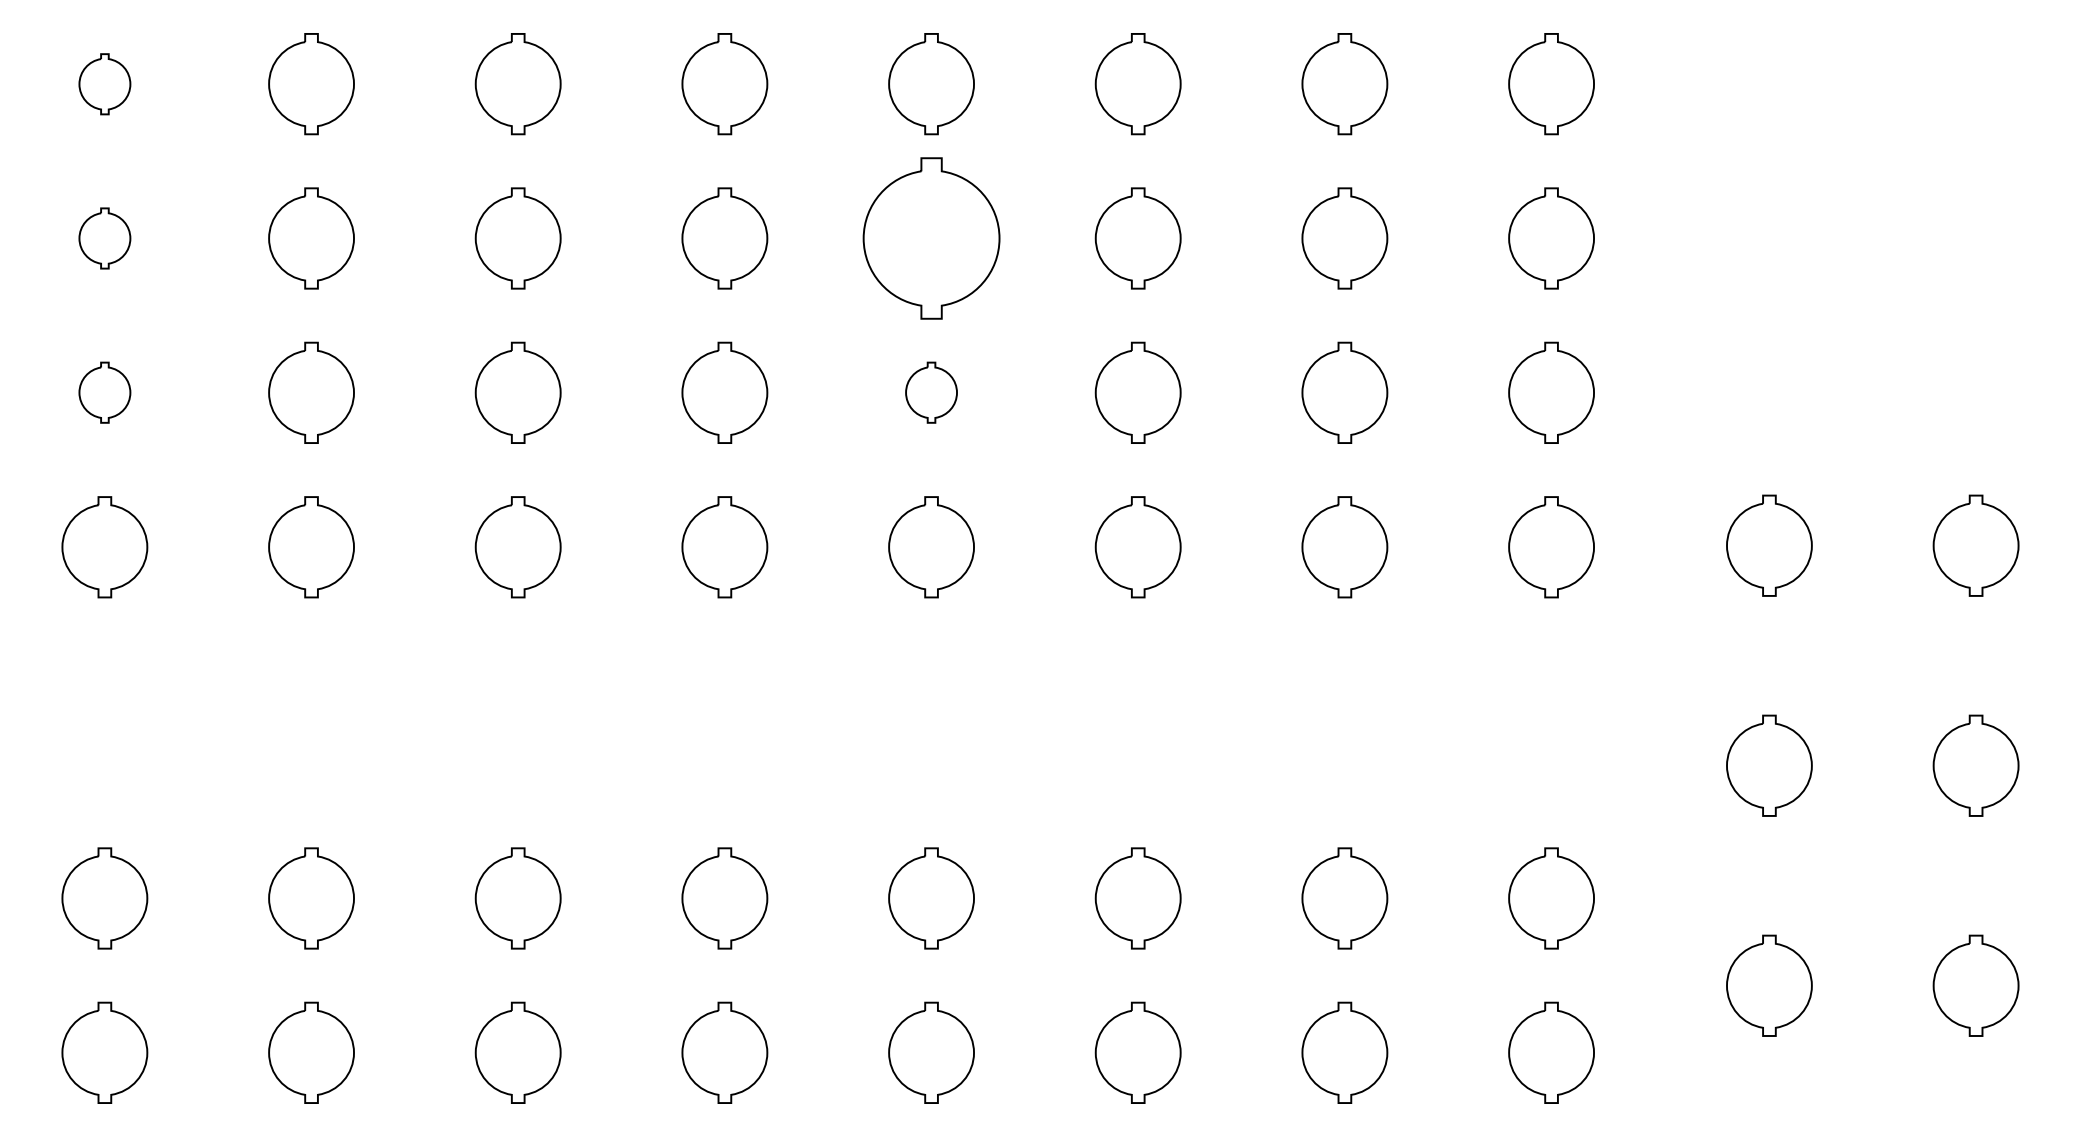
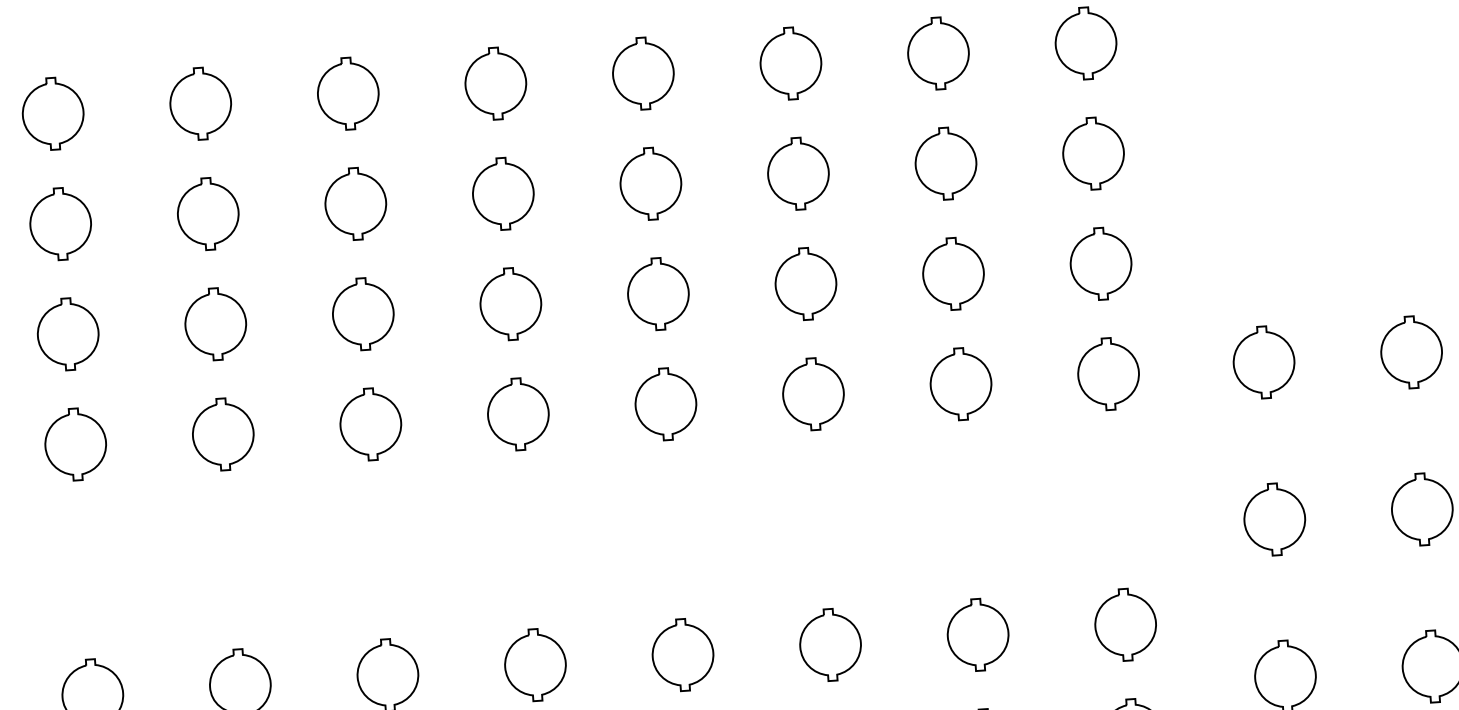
part: (104, 84) -> (52, 114), size x1.67
part: (104, 238) -> (60, 224), size x1.67
part: (931, 238) -> (650, 183), size x0.62
part: (104, 392) -> (67, 334), size x1.67
part: (931, 392) -> (658, 293), size x1.67

